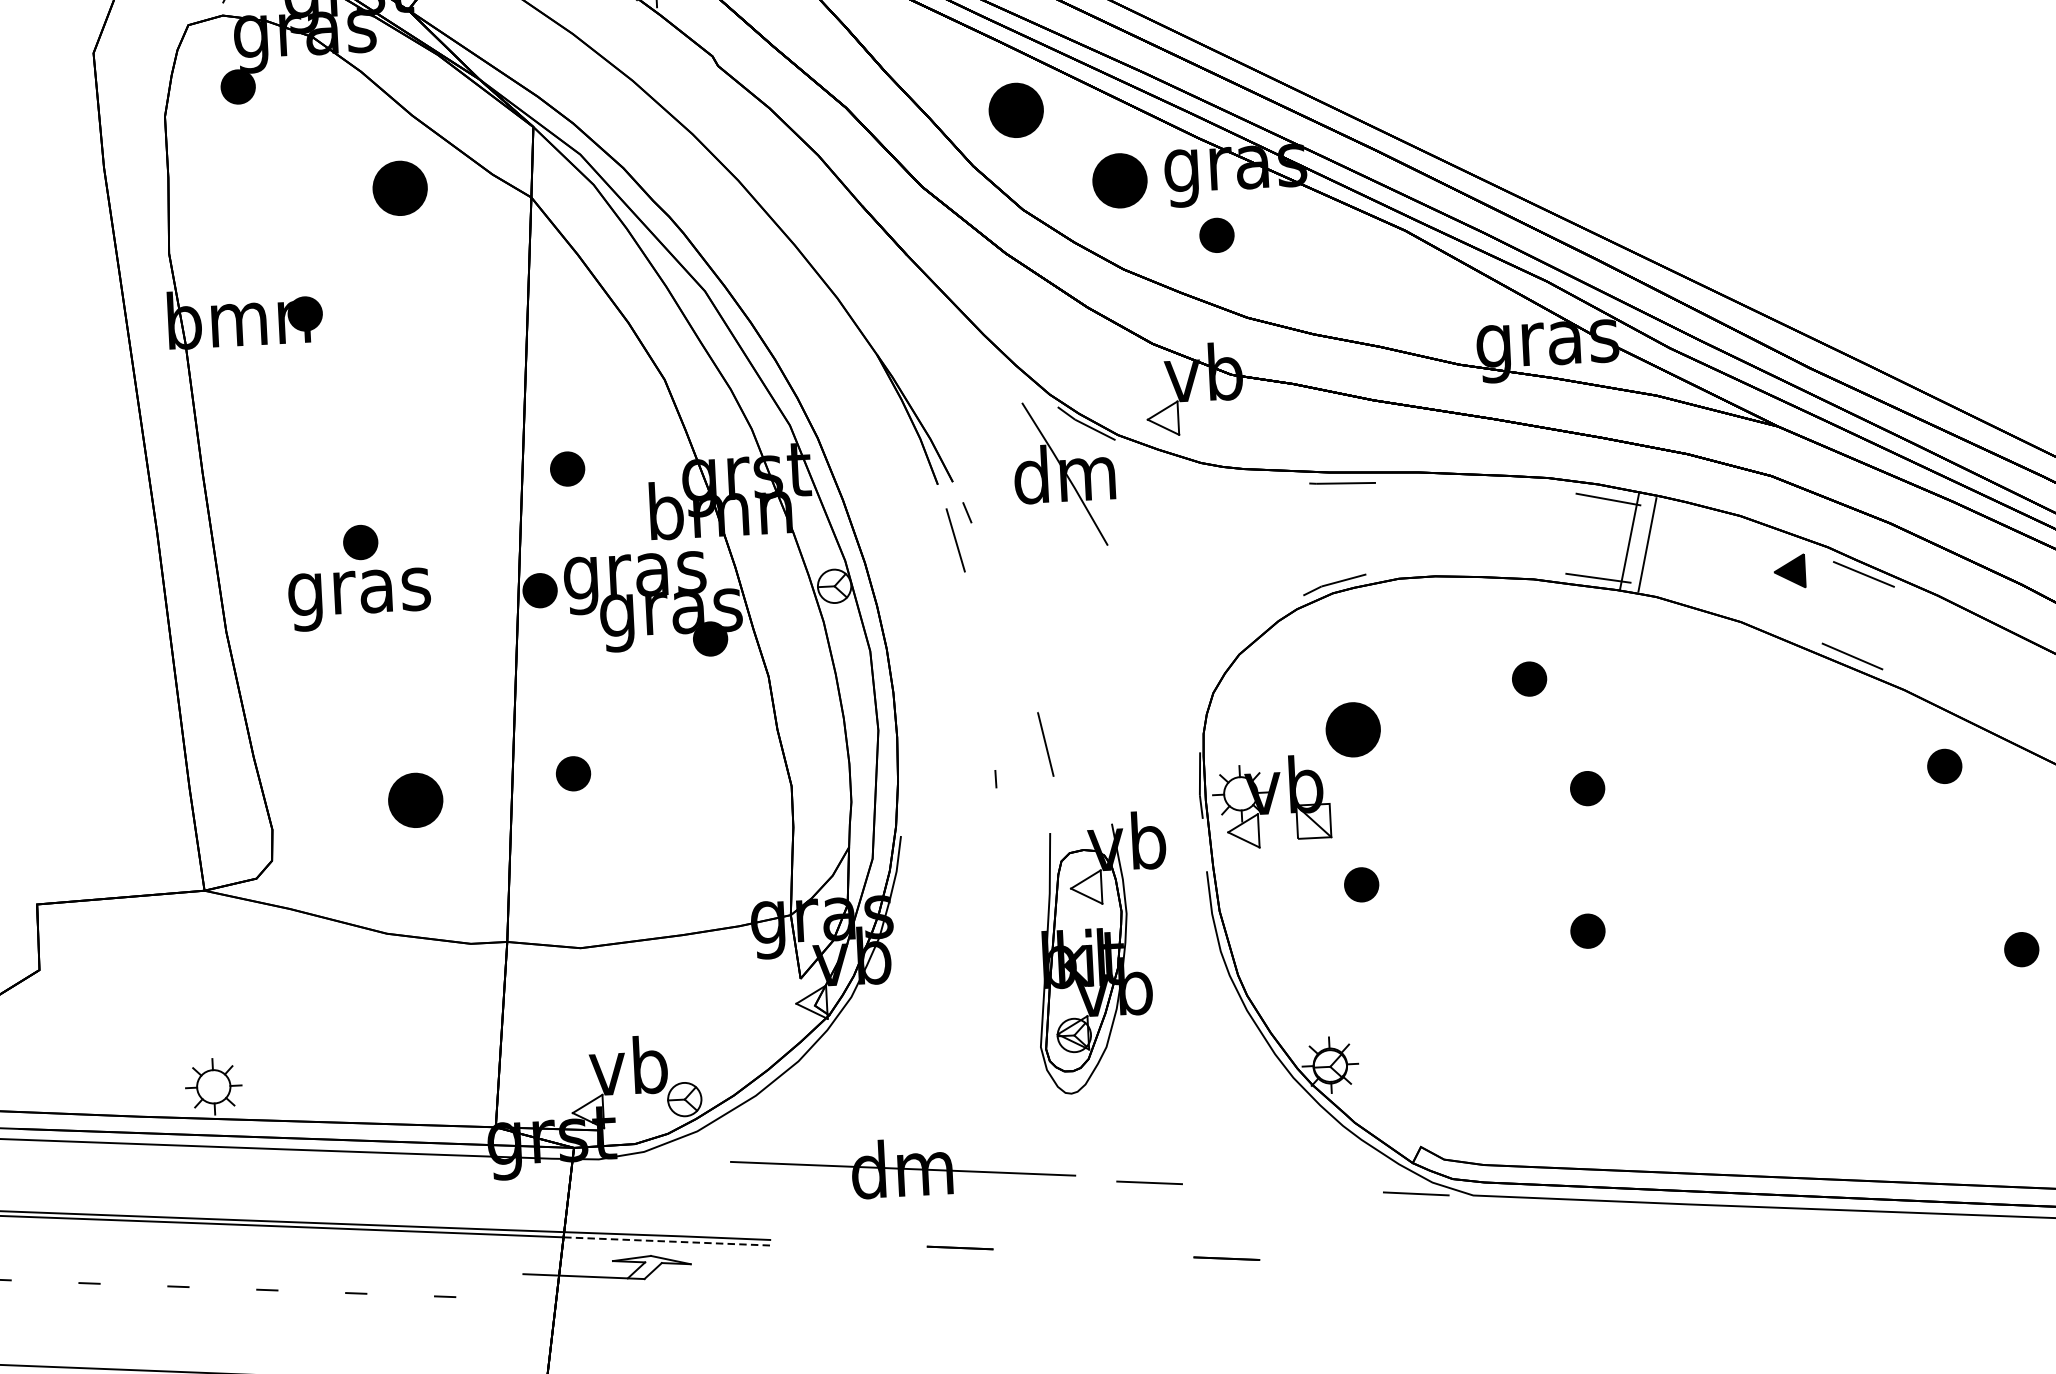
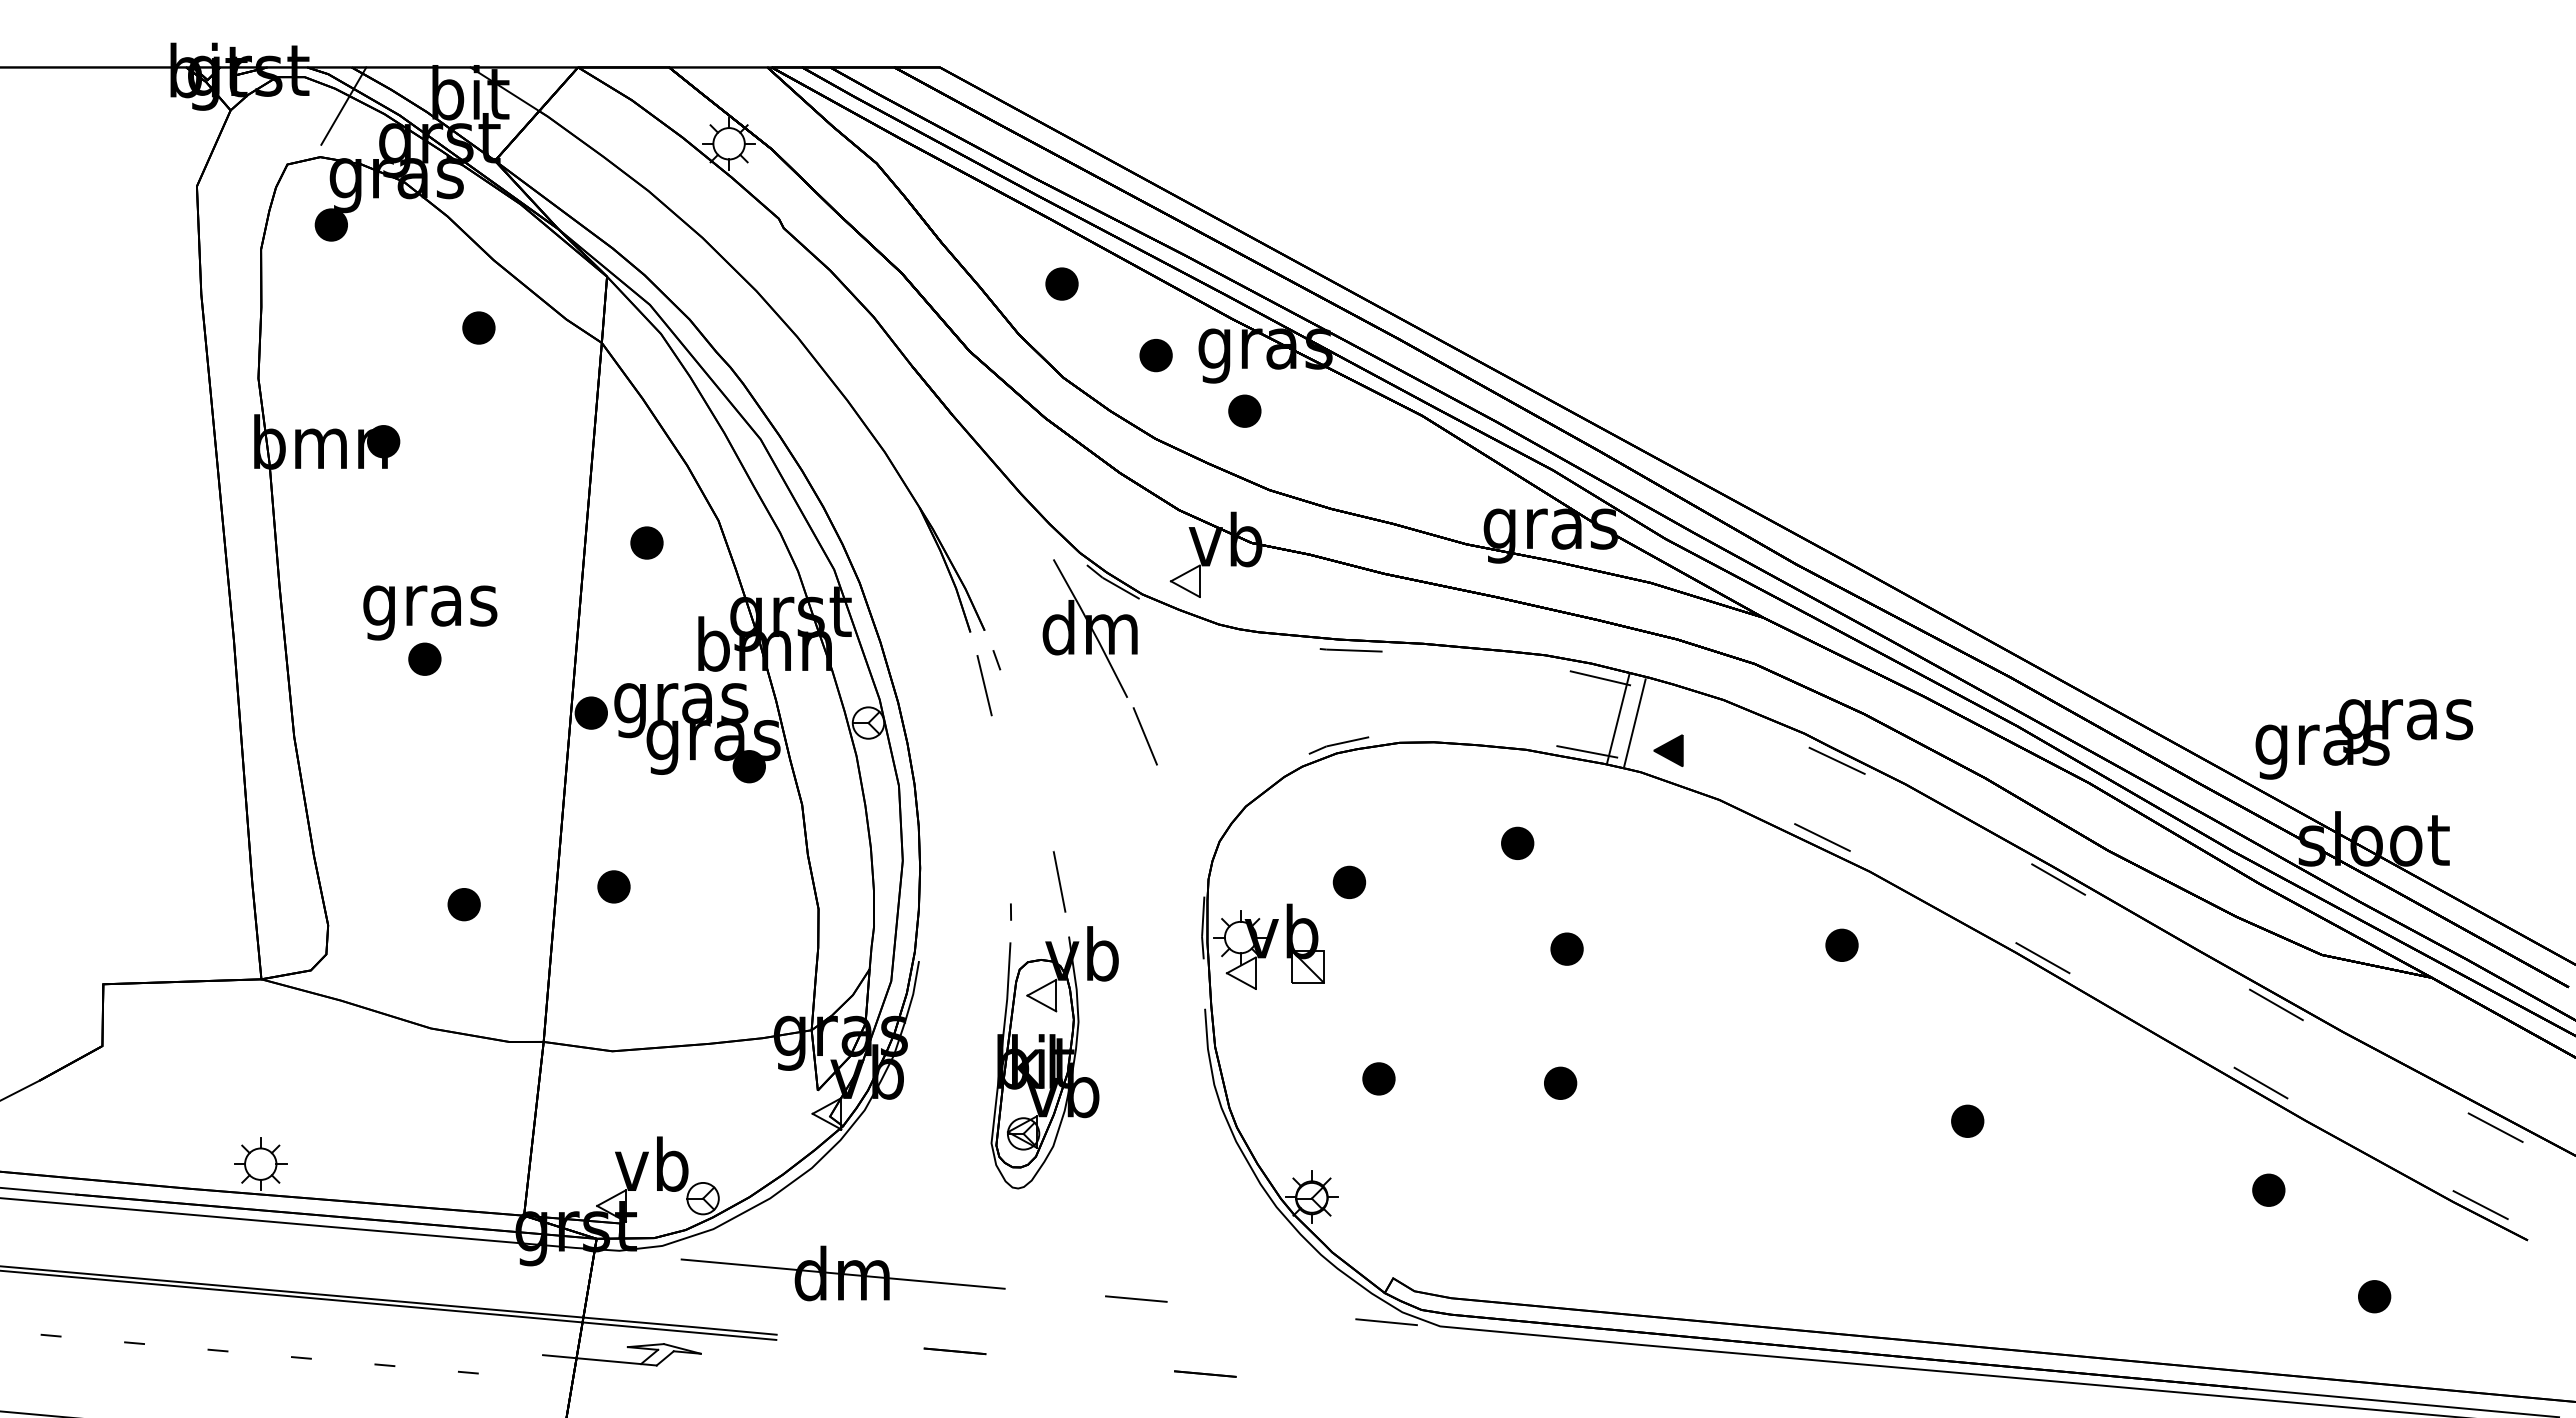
part: (1015, 109) -> (1061, 283), size x0.62
part: (1119, 181) -> (1155, 355), size x0.62
part: (399, 187) -> (478, 327), size x0.62
part: (567, 468) -> (646, 542), moved
part: (1789, 571) -> (1668, 750), moved
line: (1128, 585) -> (1144, 736), added
text: (359, 599) -> (430, 612), moved
part: (1353, 728) -> (1349, 881), size x0.62
part: (1944, 765) -> (1841, 944), moved
part: (414, 800) -> (463, 904), size x0.62
part: (1361, 884) -> (1378, 1078), moved
part: (1103, 952) -> (1054, 1057), moved
part: (902, 1168) -> (842, 1273), moved
line: (665, 1241) -> (678, 1331), dashed -> solid

